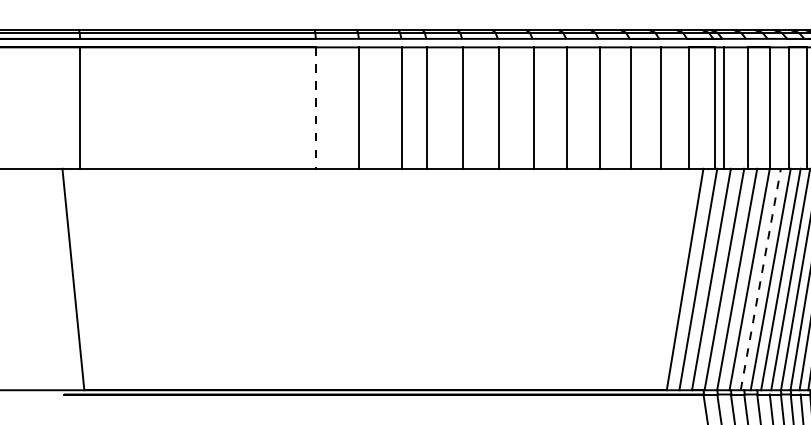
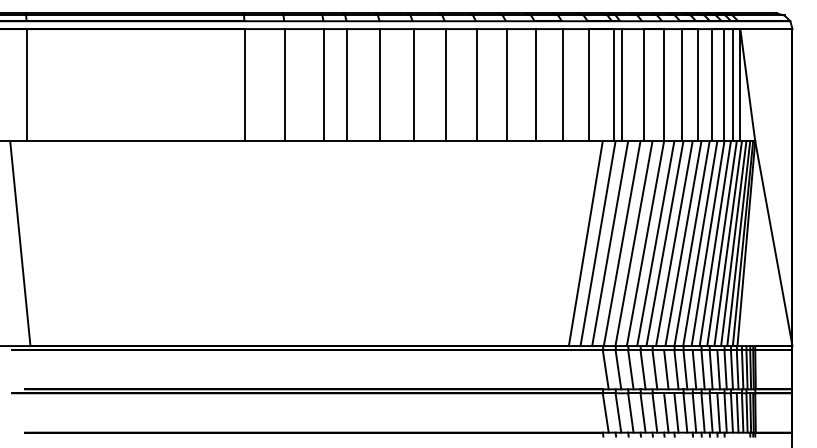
line: (315, 108) -> (244, 85), dashed -> solid
line: (760, 279) -> (655, 243), dashed -> solid

